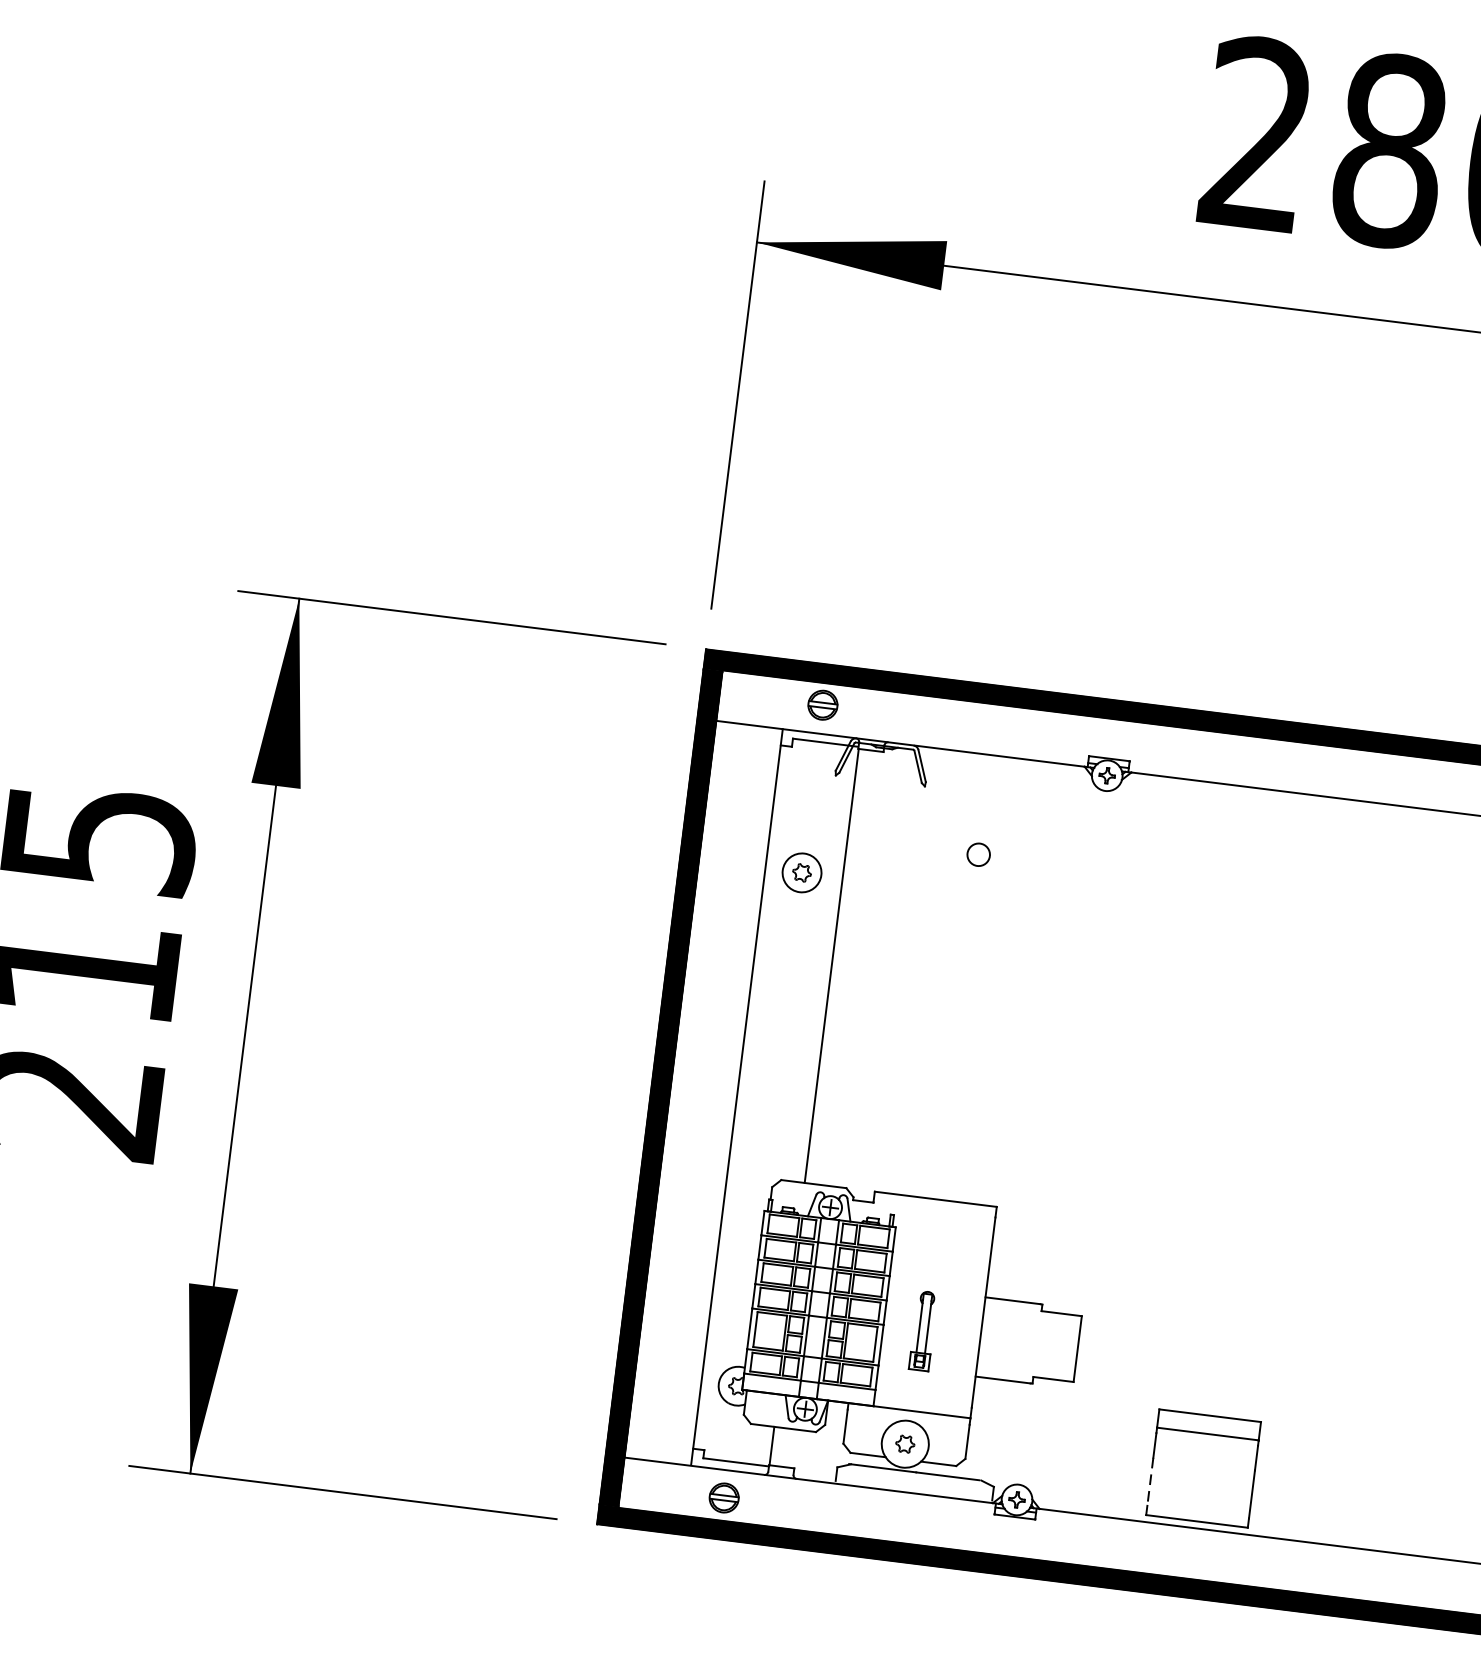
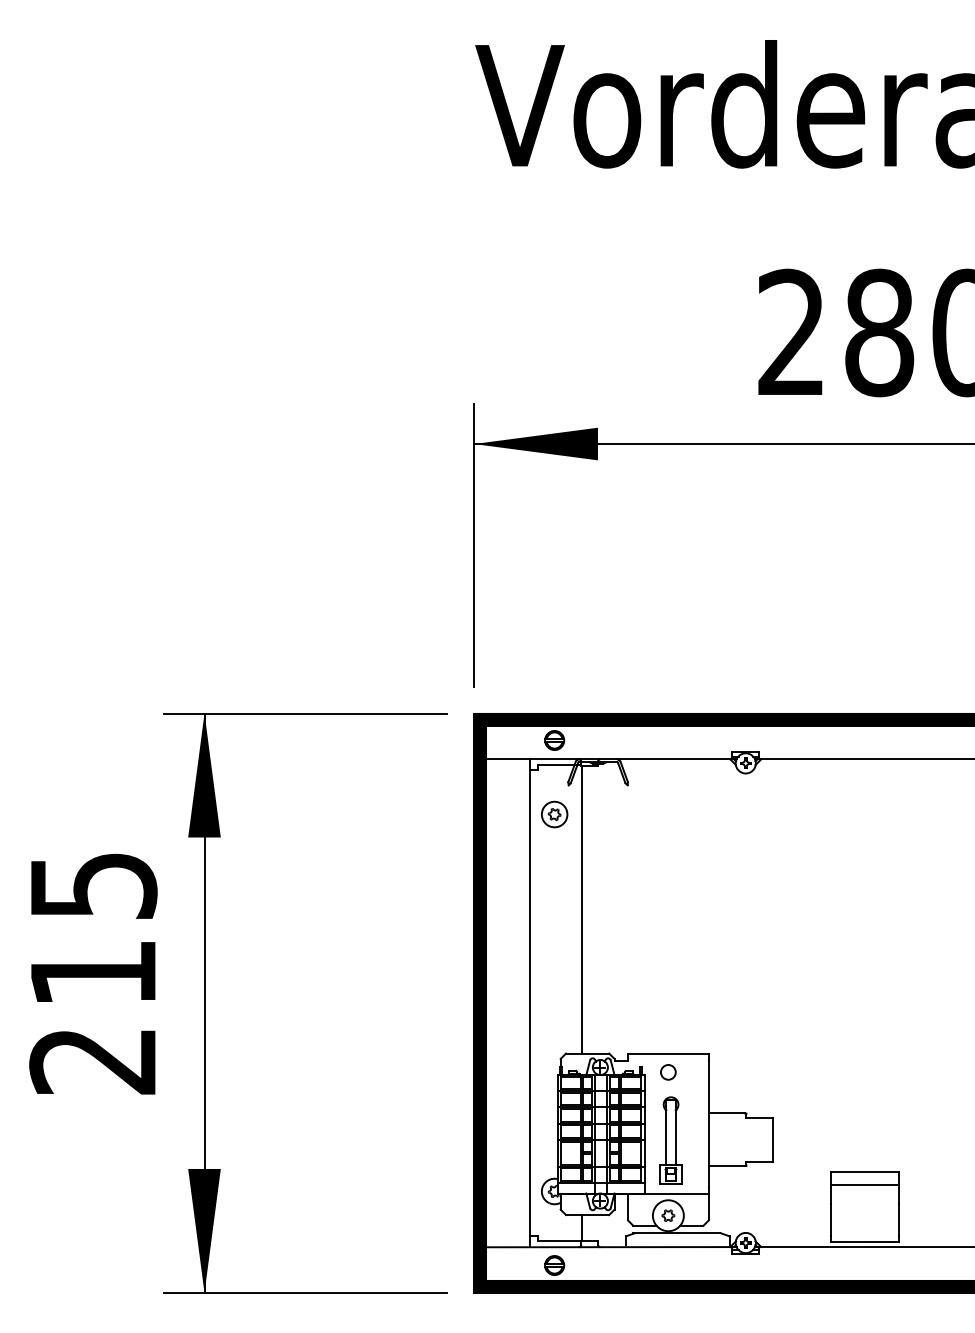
circle: (978, 854) -> (668, 1072), moved
part: (801, 872) -> (554, 814), moved
part: (922, 1330) -> (670, 1140), size x1.67
line: (1150, 1482) -> (831, 1220), dashed -> solid

